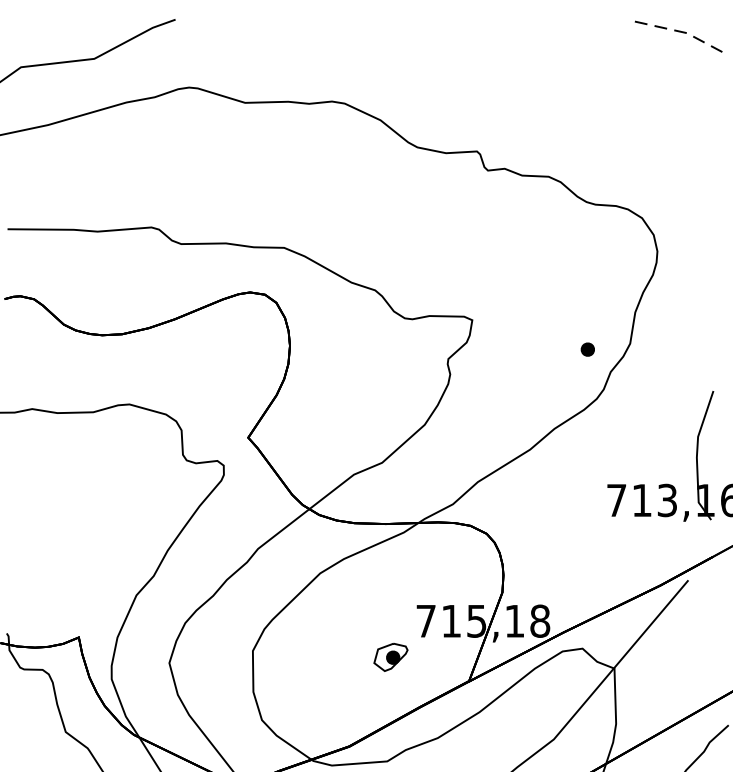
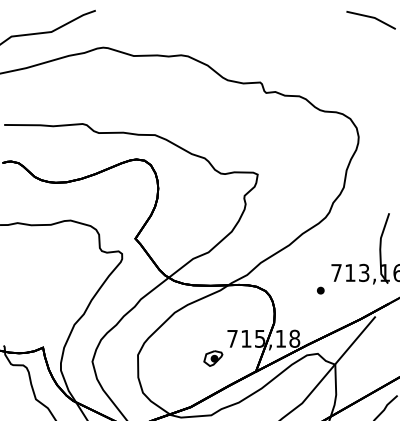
line: (682, 32) -> (372, 17), dashed -> solid
part: (587, 349) -> (320, 290), moved

